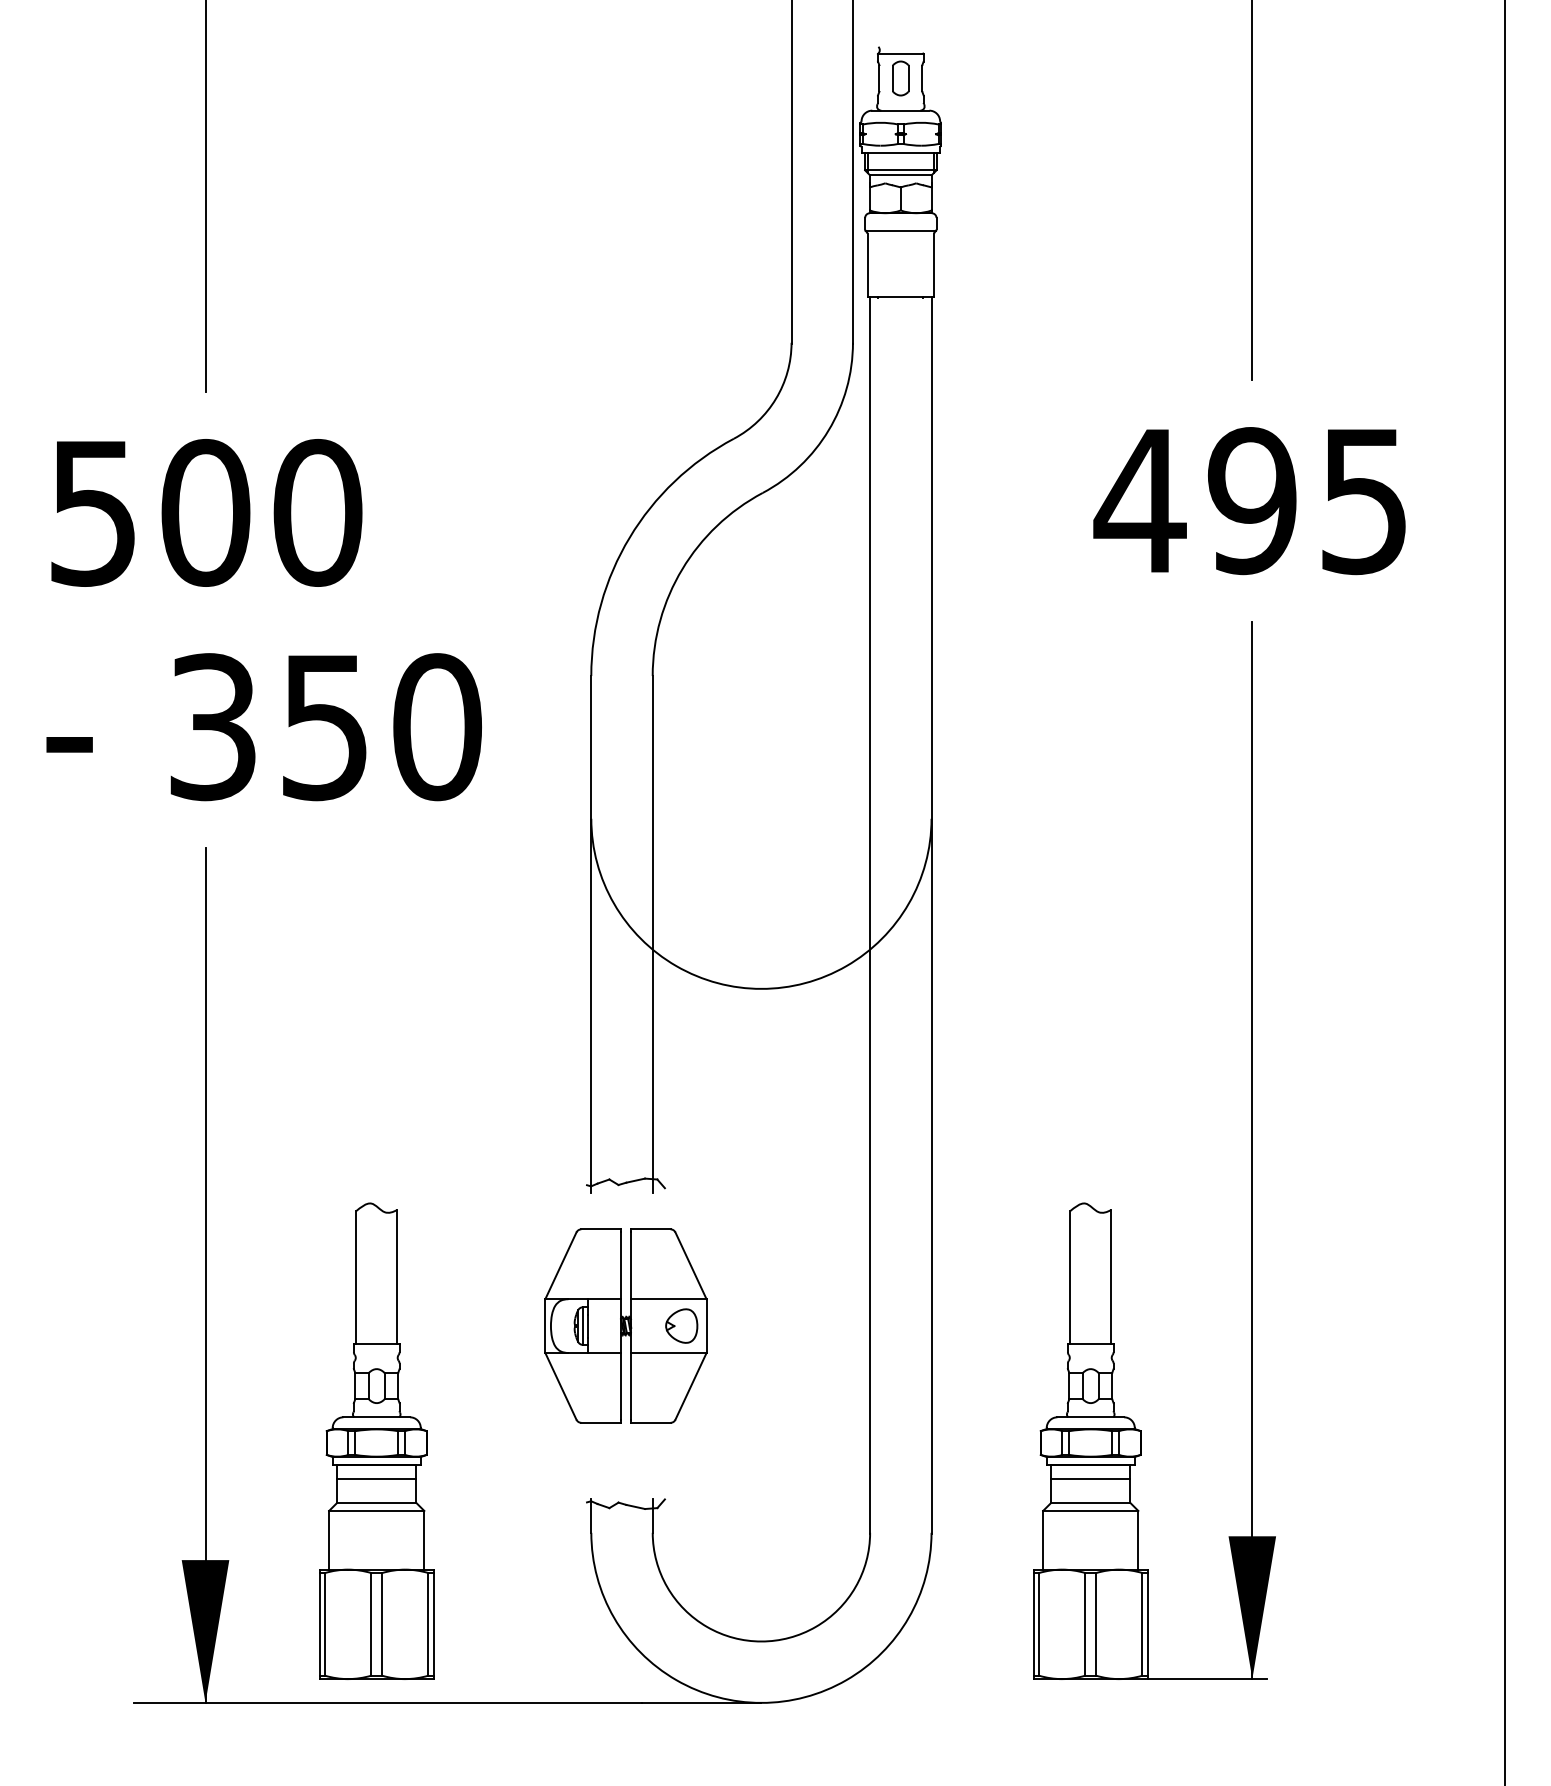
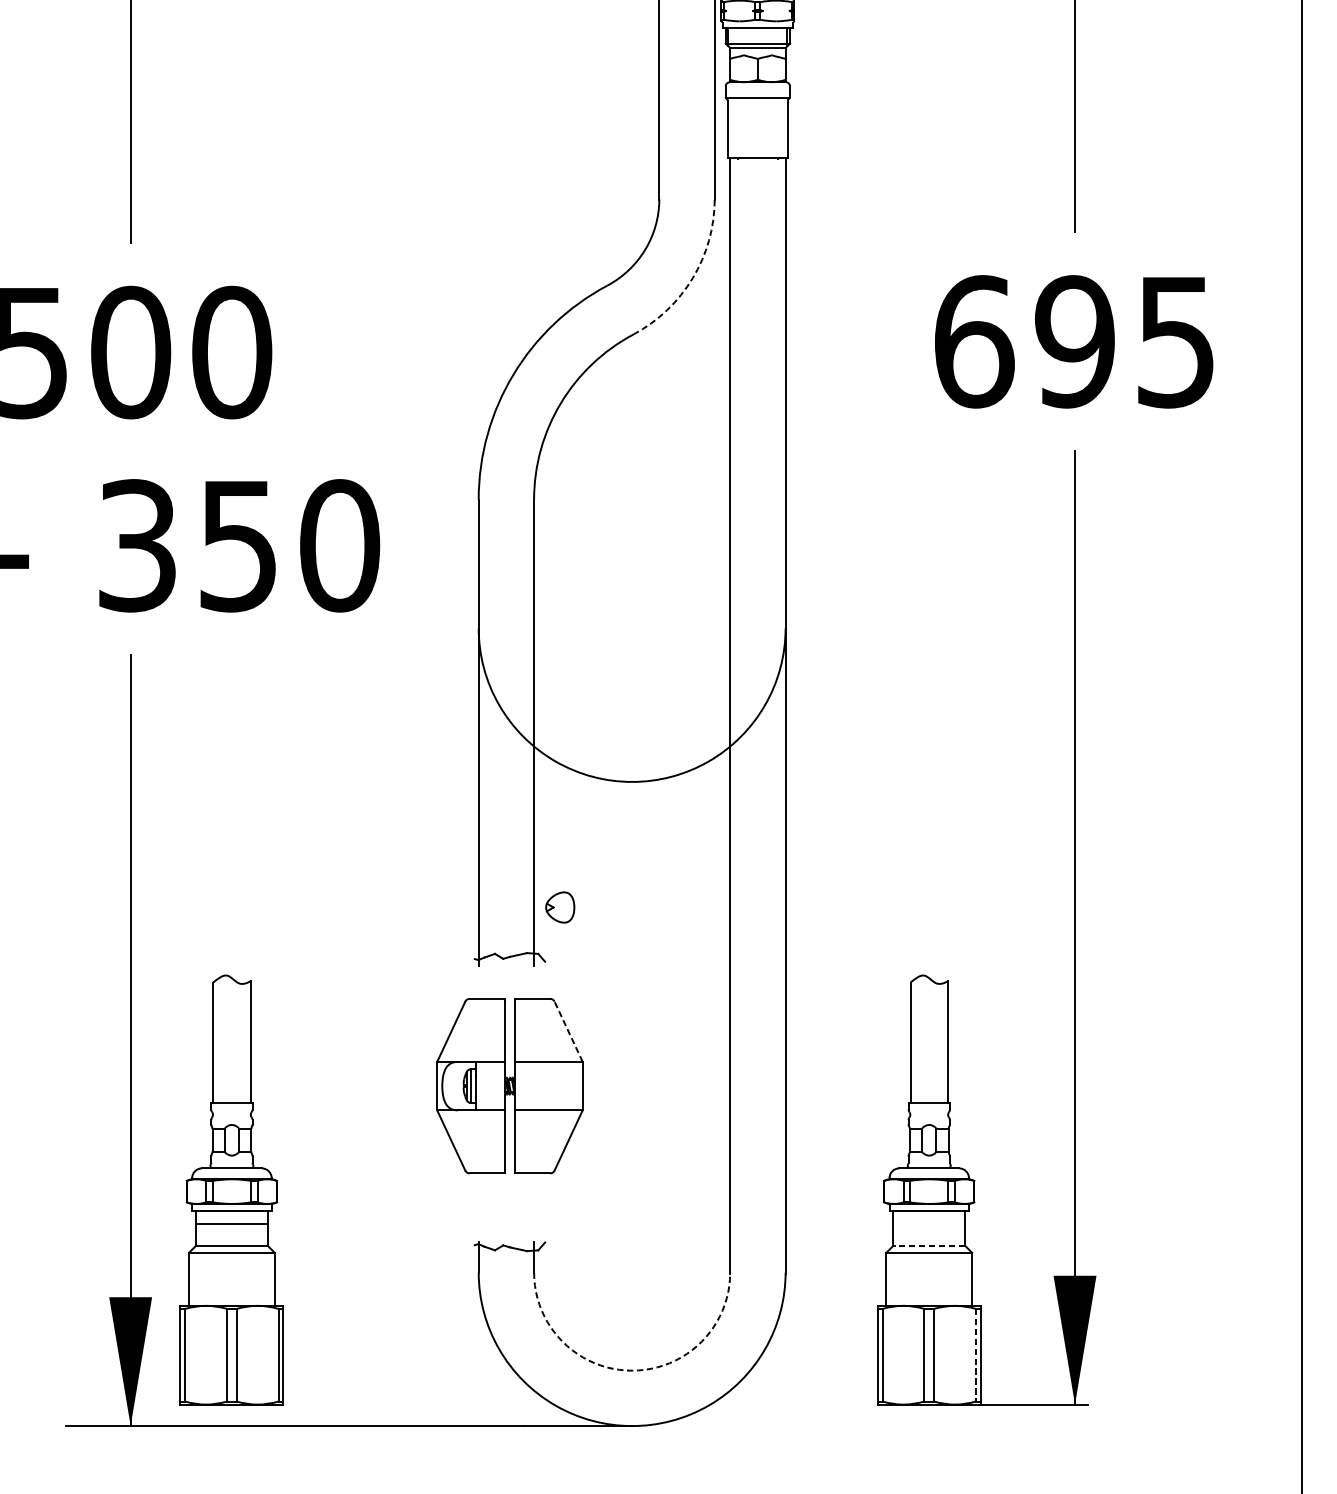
arc: (828, 430) -> (692, 278), solid -> dashed
text: (1139, 501) -> (973, 342), 495 -> 695
line: (691, 1265) -> (569, 1031), solid -> dashed
part: (681, 1325) -> (560, 906), moved
part: (376, 1440) -> (231, 1189), moved
line: (1090, 1479) -> (929, 1224), removed
line: (1090, 1502) -> (929, 1245), solid -> dashed
line: (1142, 1624) -> (975, 1355), solid -> dashed
arc: (761, 1641) -> (632, 1370), solid -> dashed

